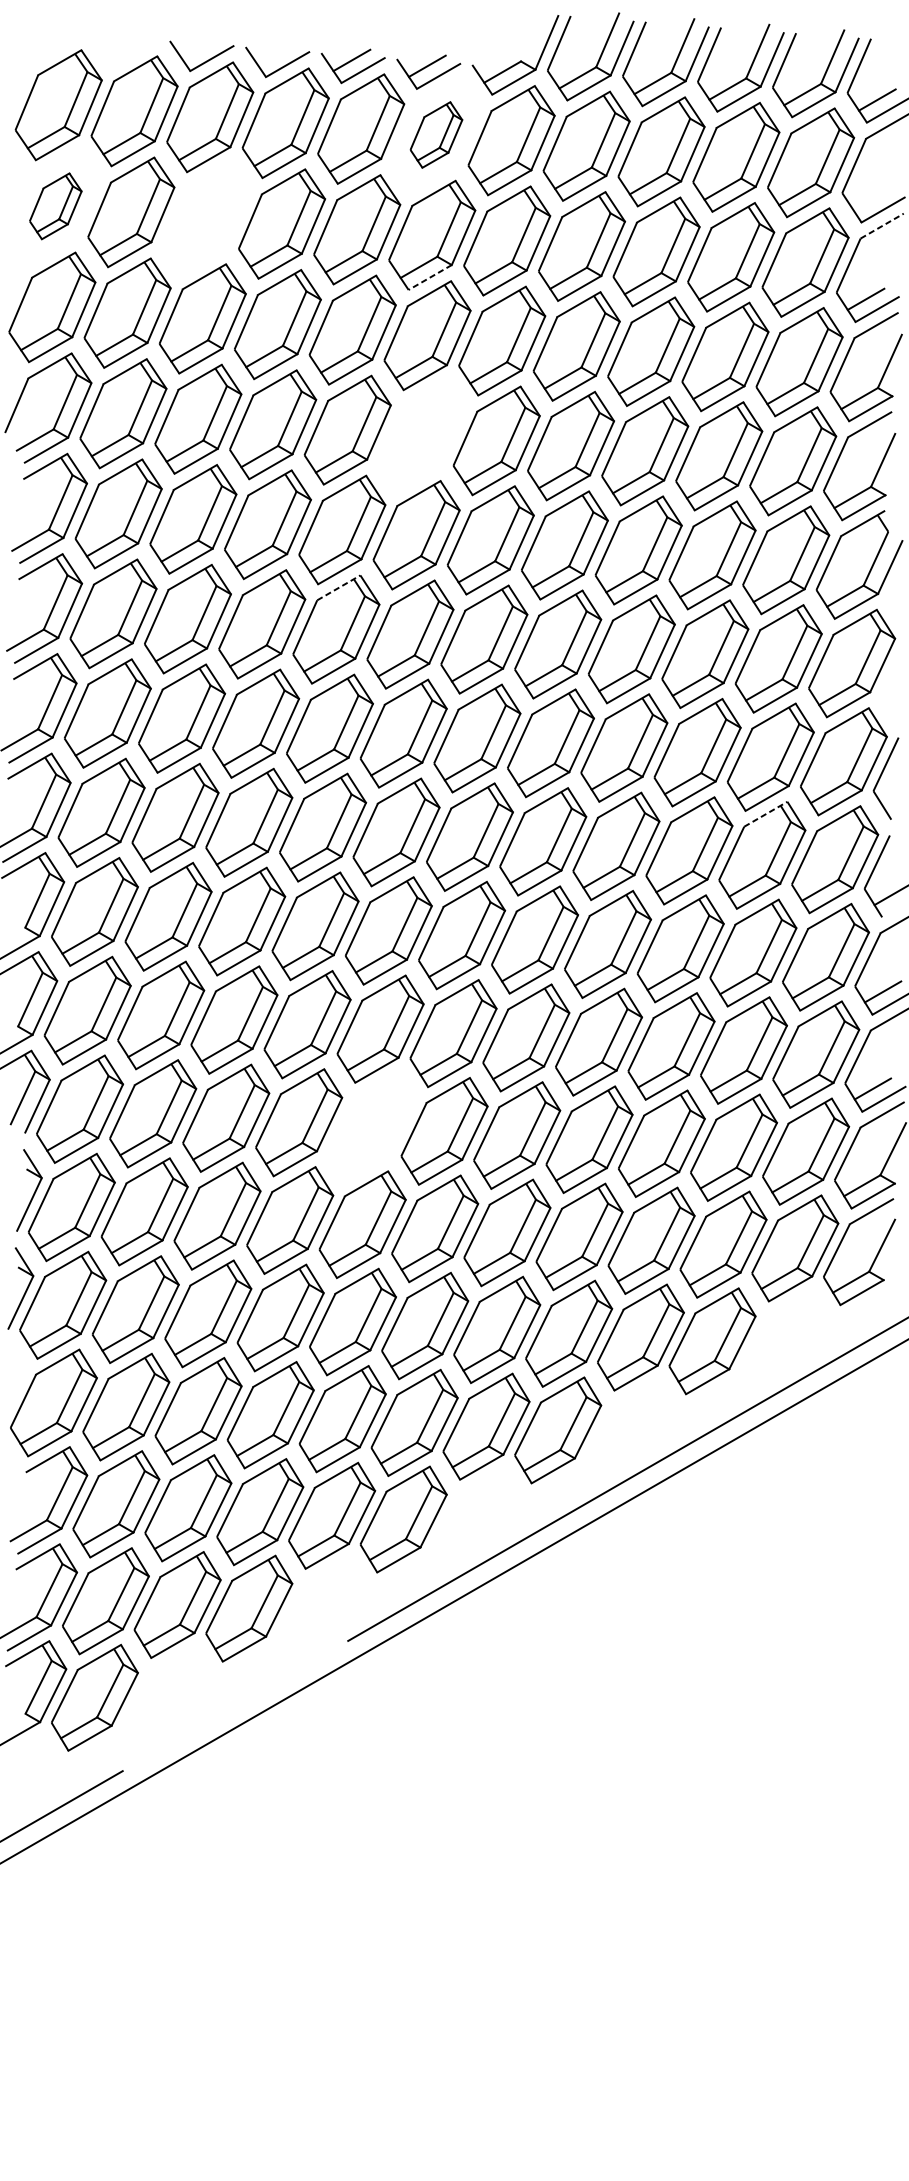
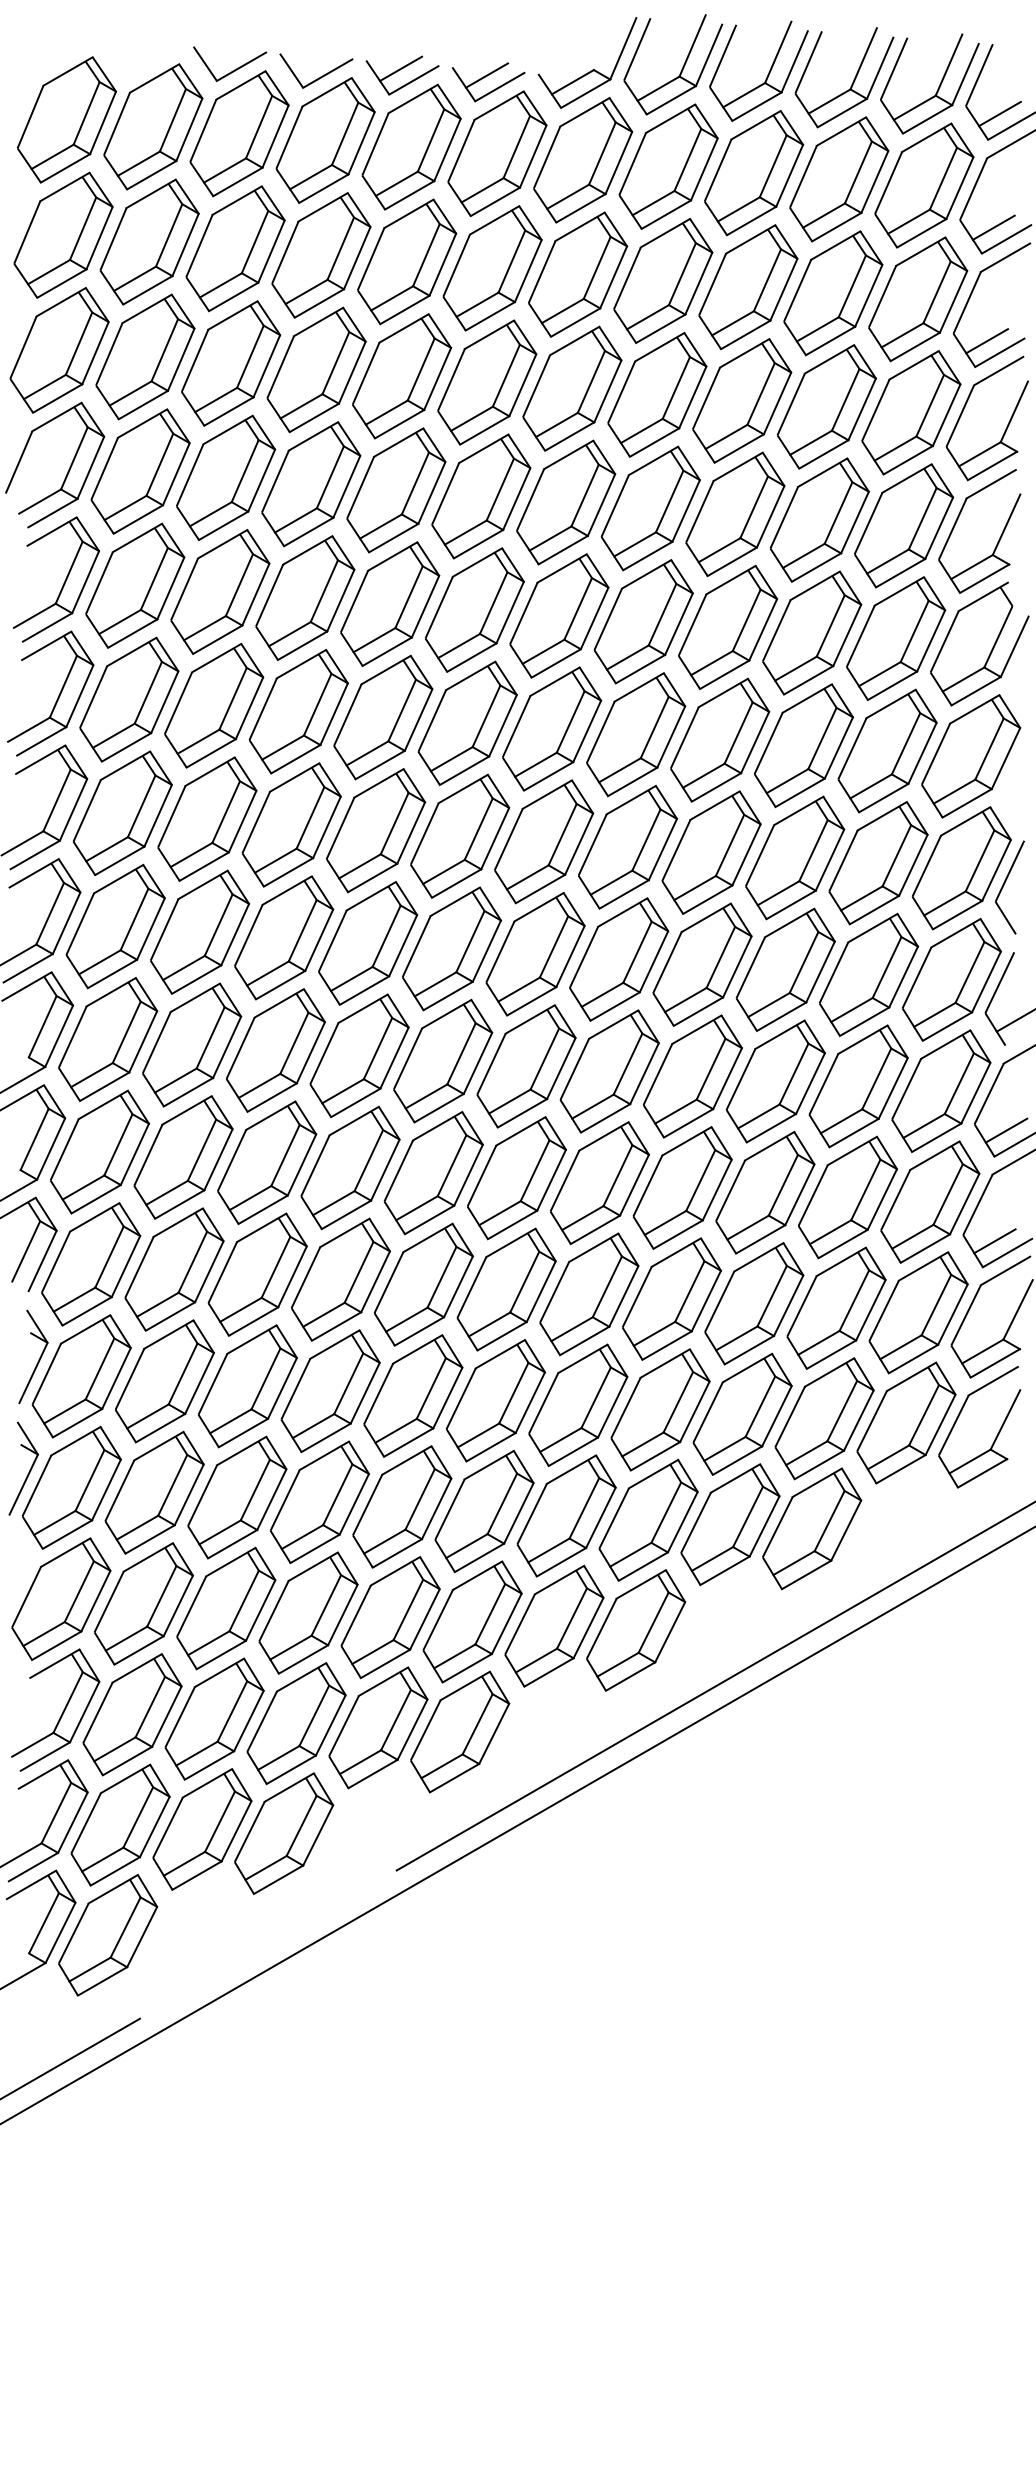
part: (436, 134) -> (497, 153), size x1.67
line: (871, 199) -> (993, 227), added
part: (55, 205) -> (63, 234), size x1.67
part: (206, 218) -> (235, 248), added
line: (882, 225) -> (1005, 257), dashed -> solid
line: (429, 277) -> (489, 316), dashed -> solid
part: (422, 435) -> (481, 496), added
line: (339, 587) -> (386, 669), dashed -> solid
line: (766, 813) -> (873, 927), dashed -> solid
part: (371, 1126) -> (423, 1284), added

